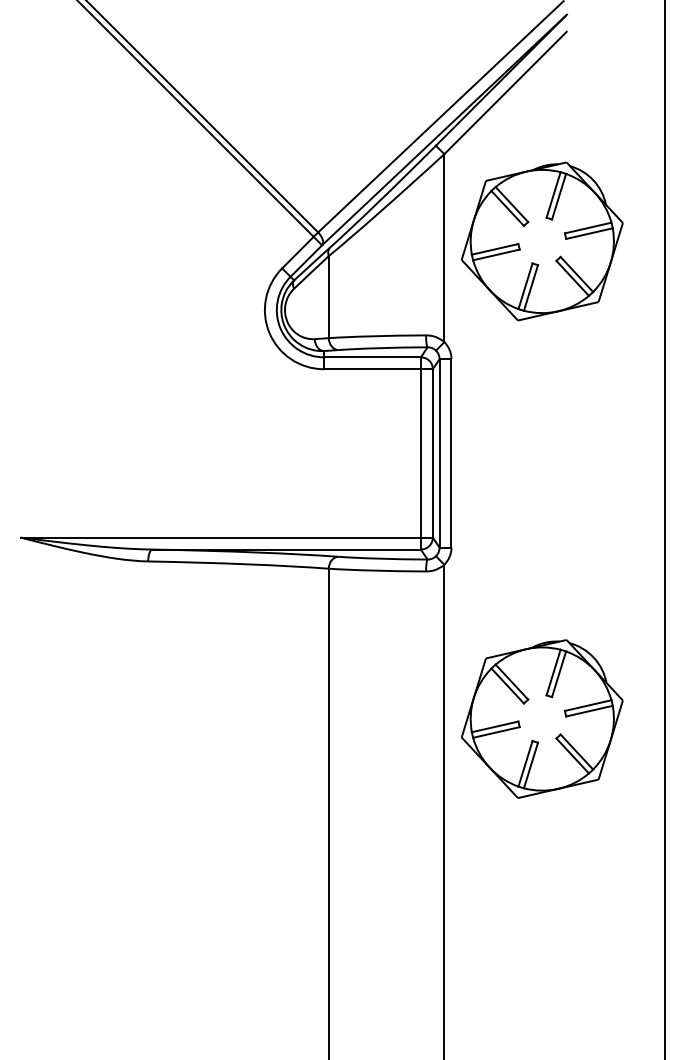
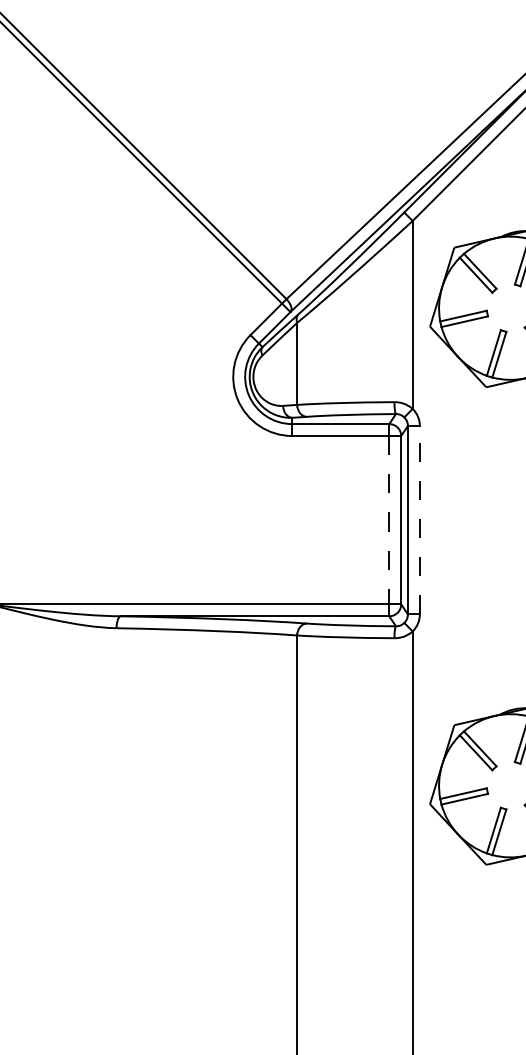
line: (451, 452) -> (419, 519), solid -> dashed
line: (420, 453) -> (388, 520), solid -> dashed

